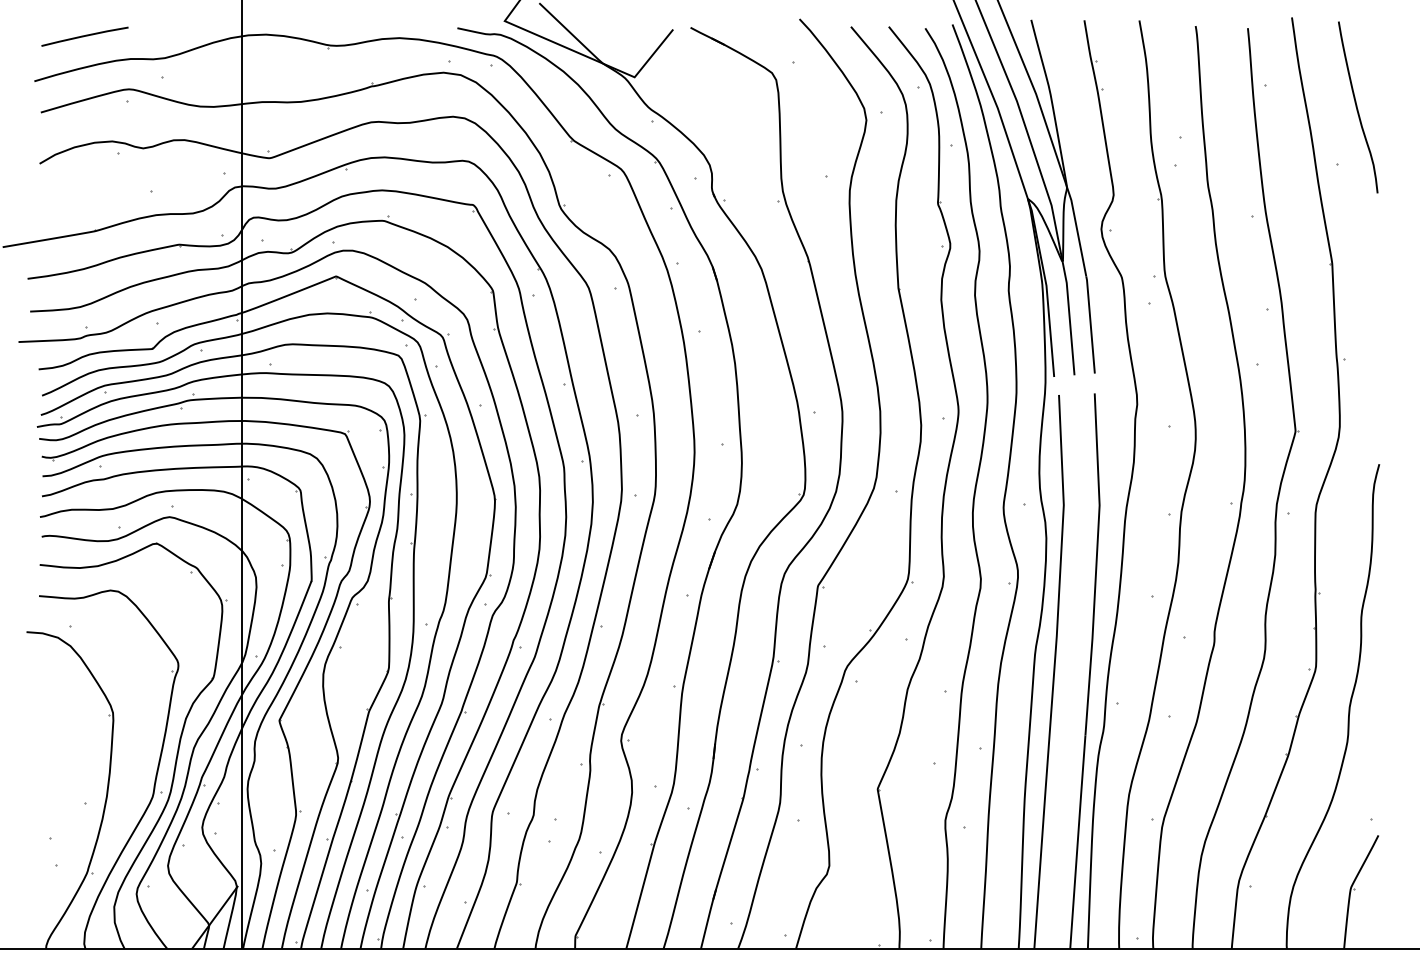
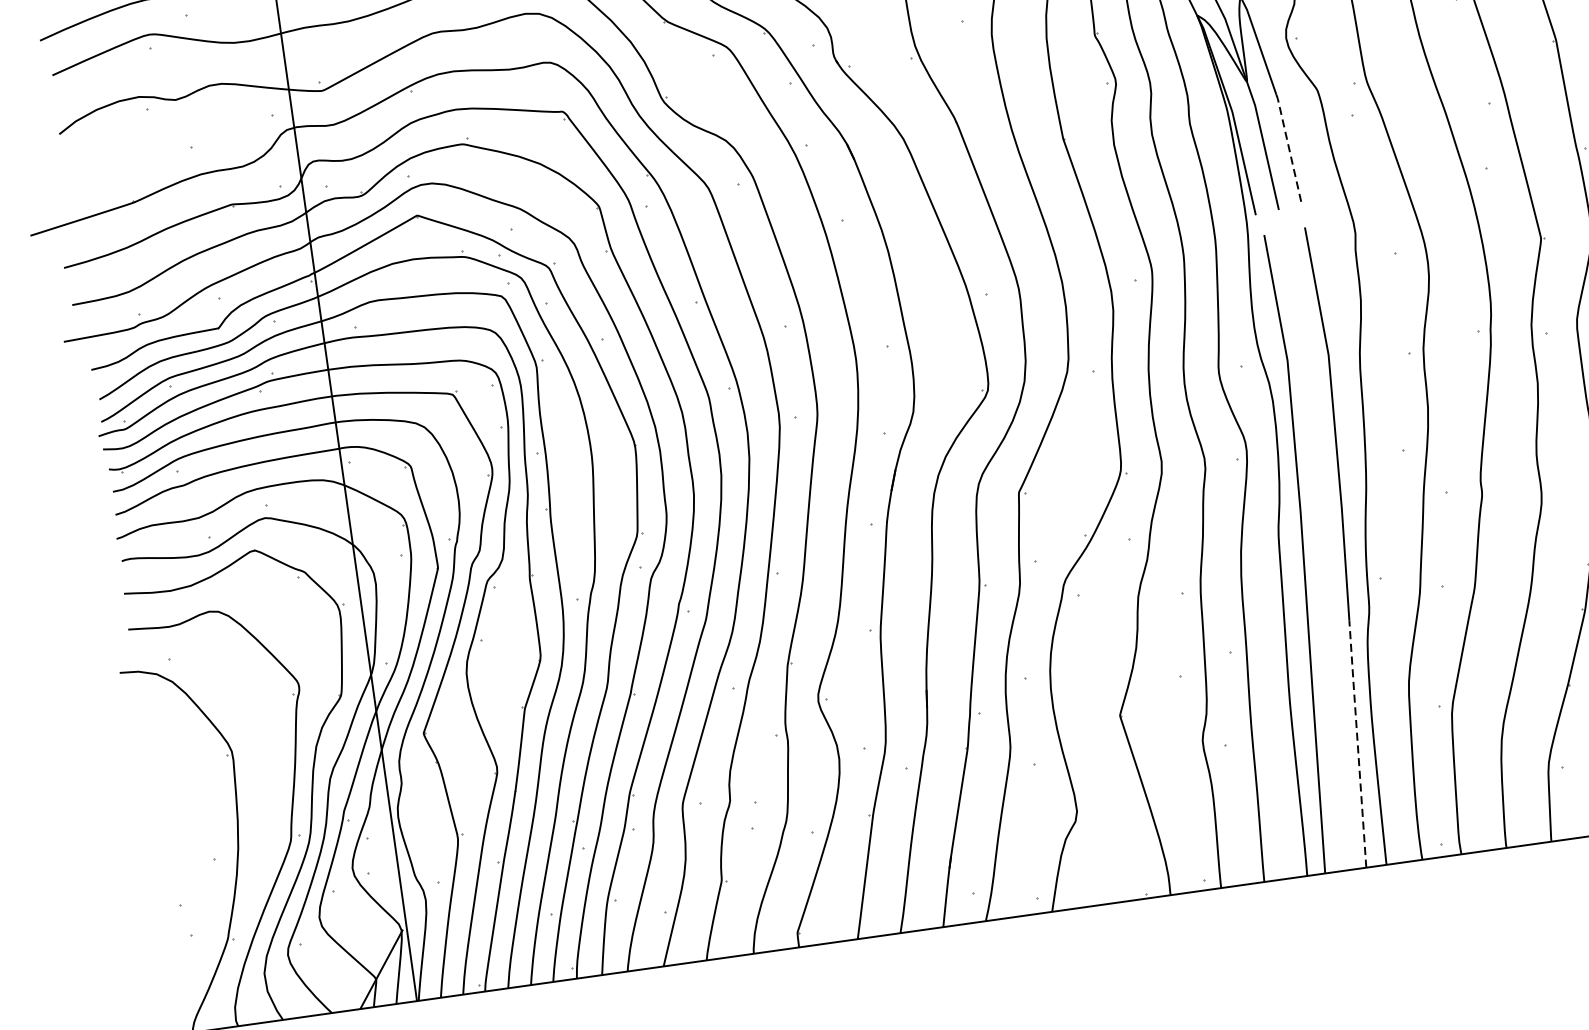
line: (1090, 324) -> (1289, 149), solid -> dashed
line: (1077, 841) -> (1357, 743), solid -> dashed

